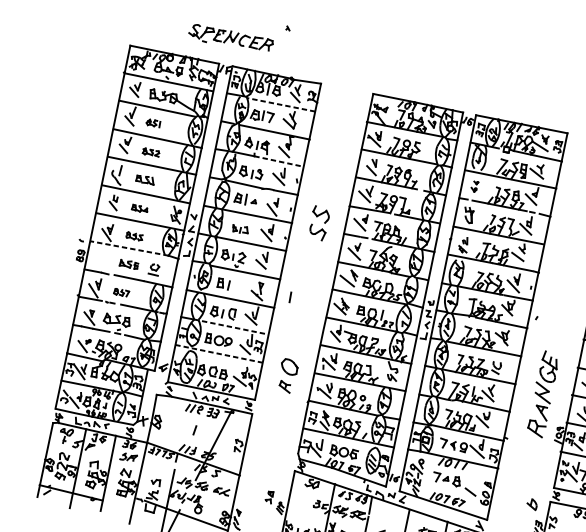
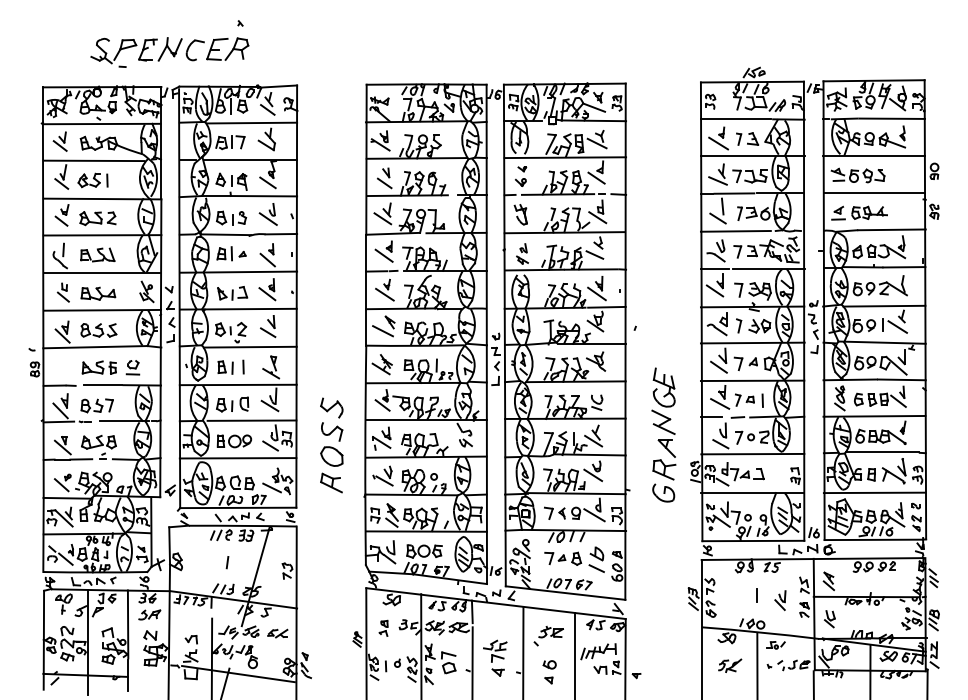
part: (230, 39) -> (169, 52), size x1.43
line: (280, 105) -> (251, 123), dashed -> solid
part: (153, 123) -> (92, 180), size x1.67
part: (150, 152) -> (97, 218), size x1.67
line: (279, 161) -> (264, 196), dashed -> solid
part: (145, 179) -> (97, 254), size x1.43
part: (474, 186) -> (520, 176), size x1.43
part: (140, 208) -> (98, 293), size x1.67
part: (324, 223) -> (338, 418), moved
part: (240, 229) -> (232, 293), size x1.43
part: (134, 236) -> (98, 330), size x1.67
line: (128, 248) -> (94, 347), dashed -> solid
part: (128, 264) -> (98, 367), size x1.43
part: (121, 292) -> (96, 405), size x1.67
line: (290, 296) -> (243, 366), moved
line: (235, 327) -> (252, 420), dashed -> solid
line: (219, 354) -> (238, 458), dashed -> solid
part: (285, 386) -> (331, 482), size x1.43
part: (532, 445) -> (663, 492), added
part: (269, 496) -> (383, 627), moved
part: (531, 503) -> (596, 553), moved

